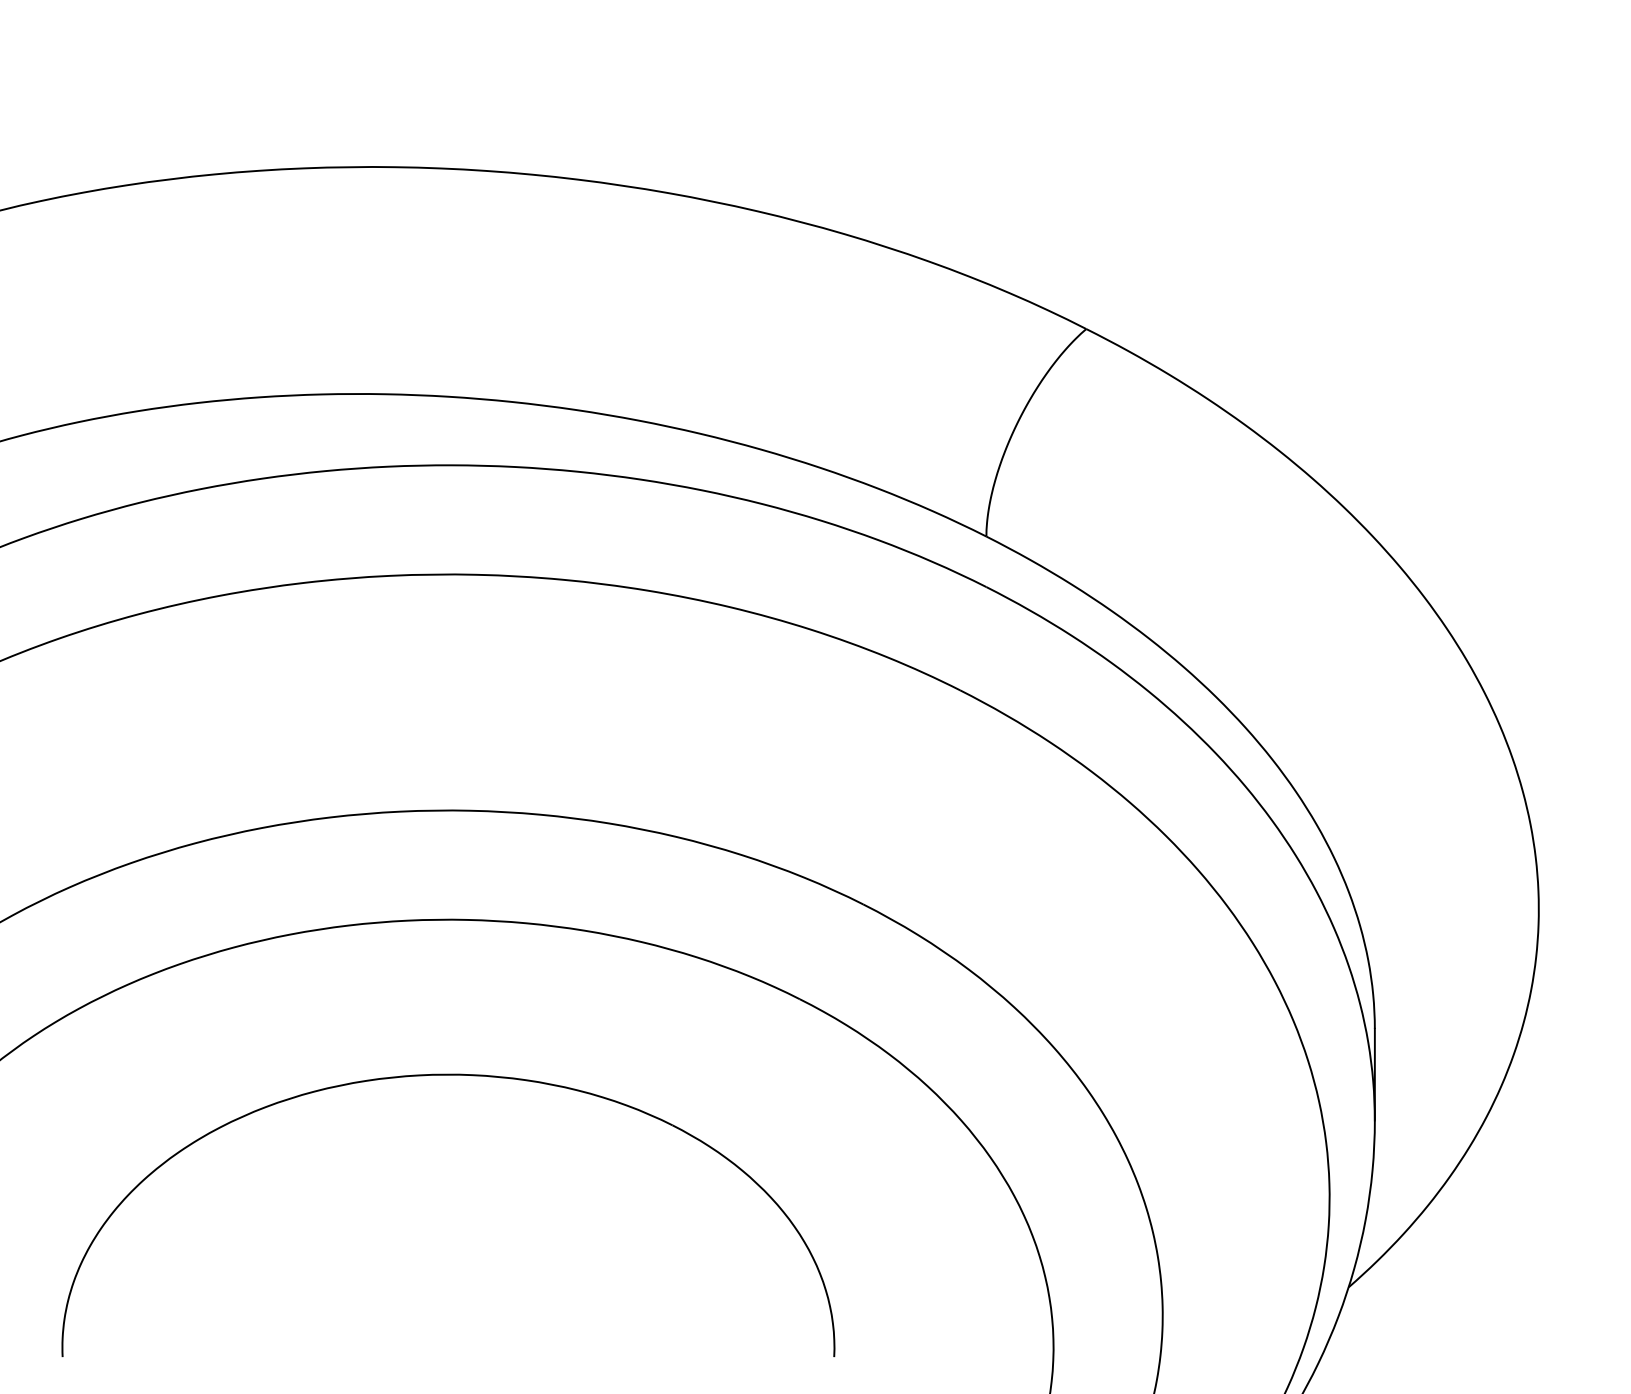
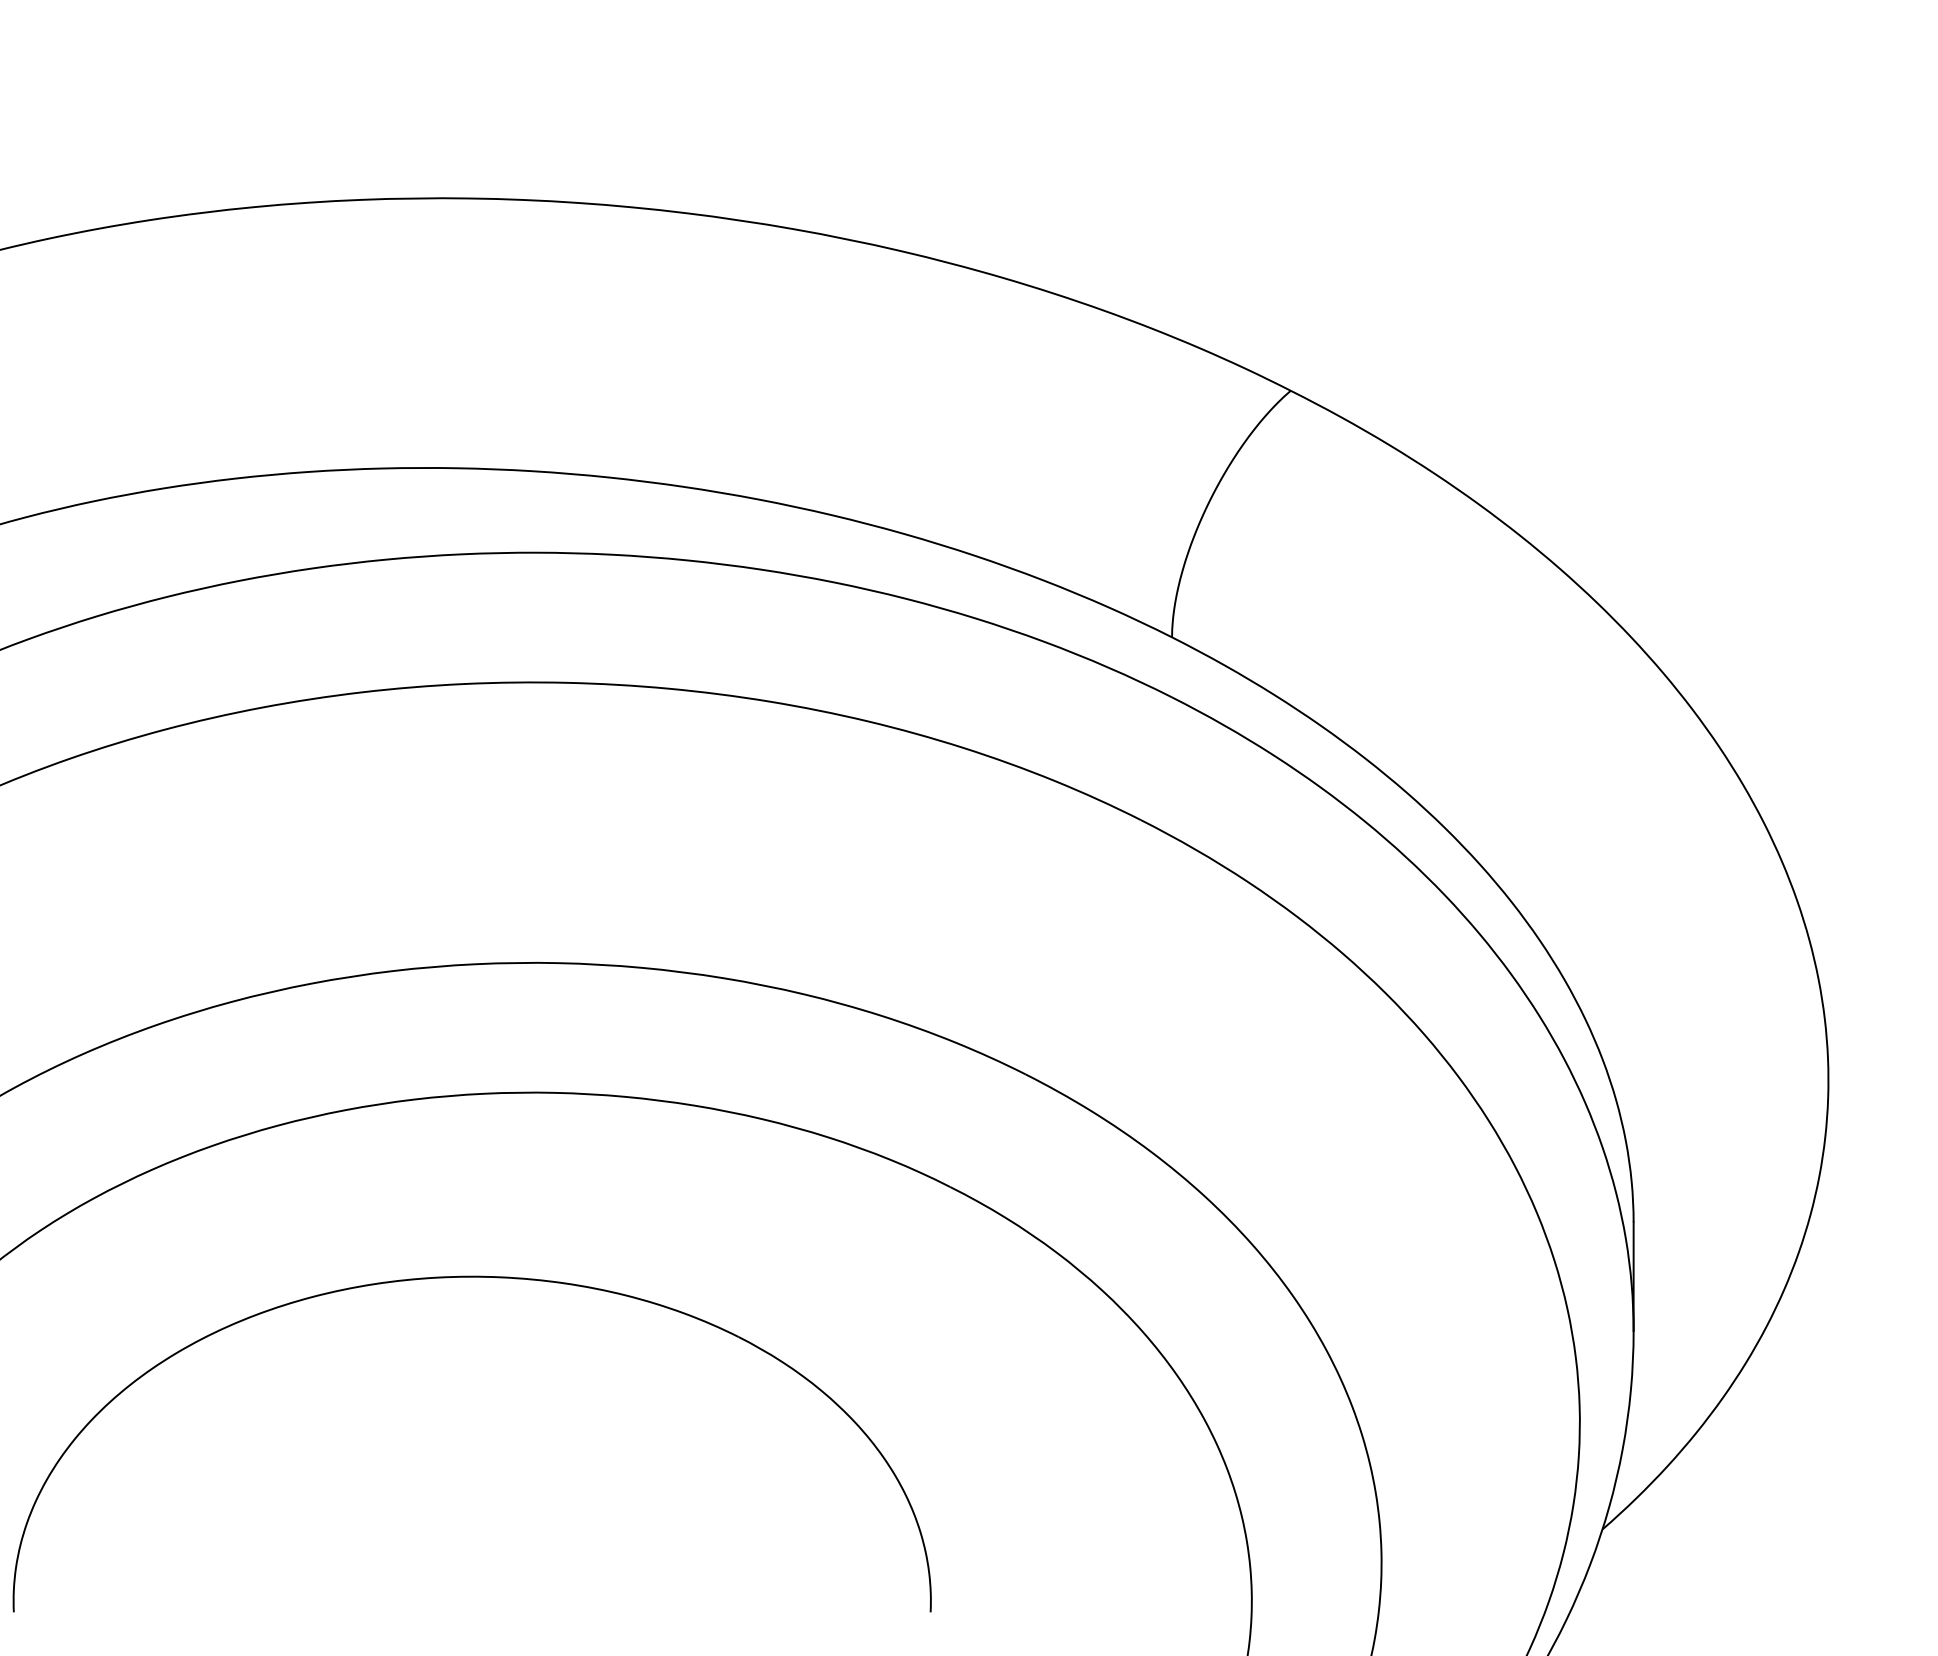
part: (448, 1075) -> (472, 1277), moved

